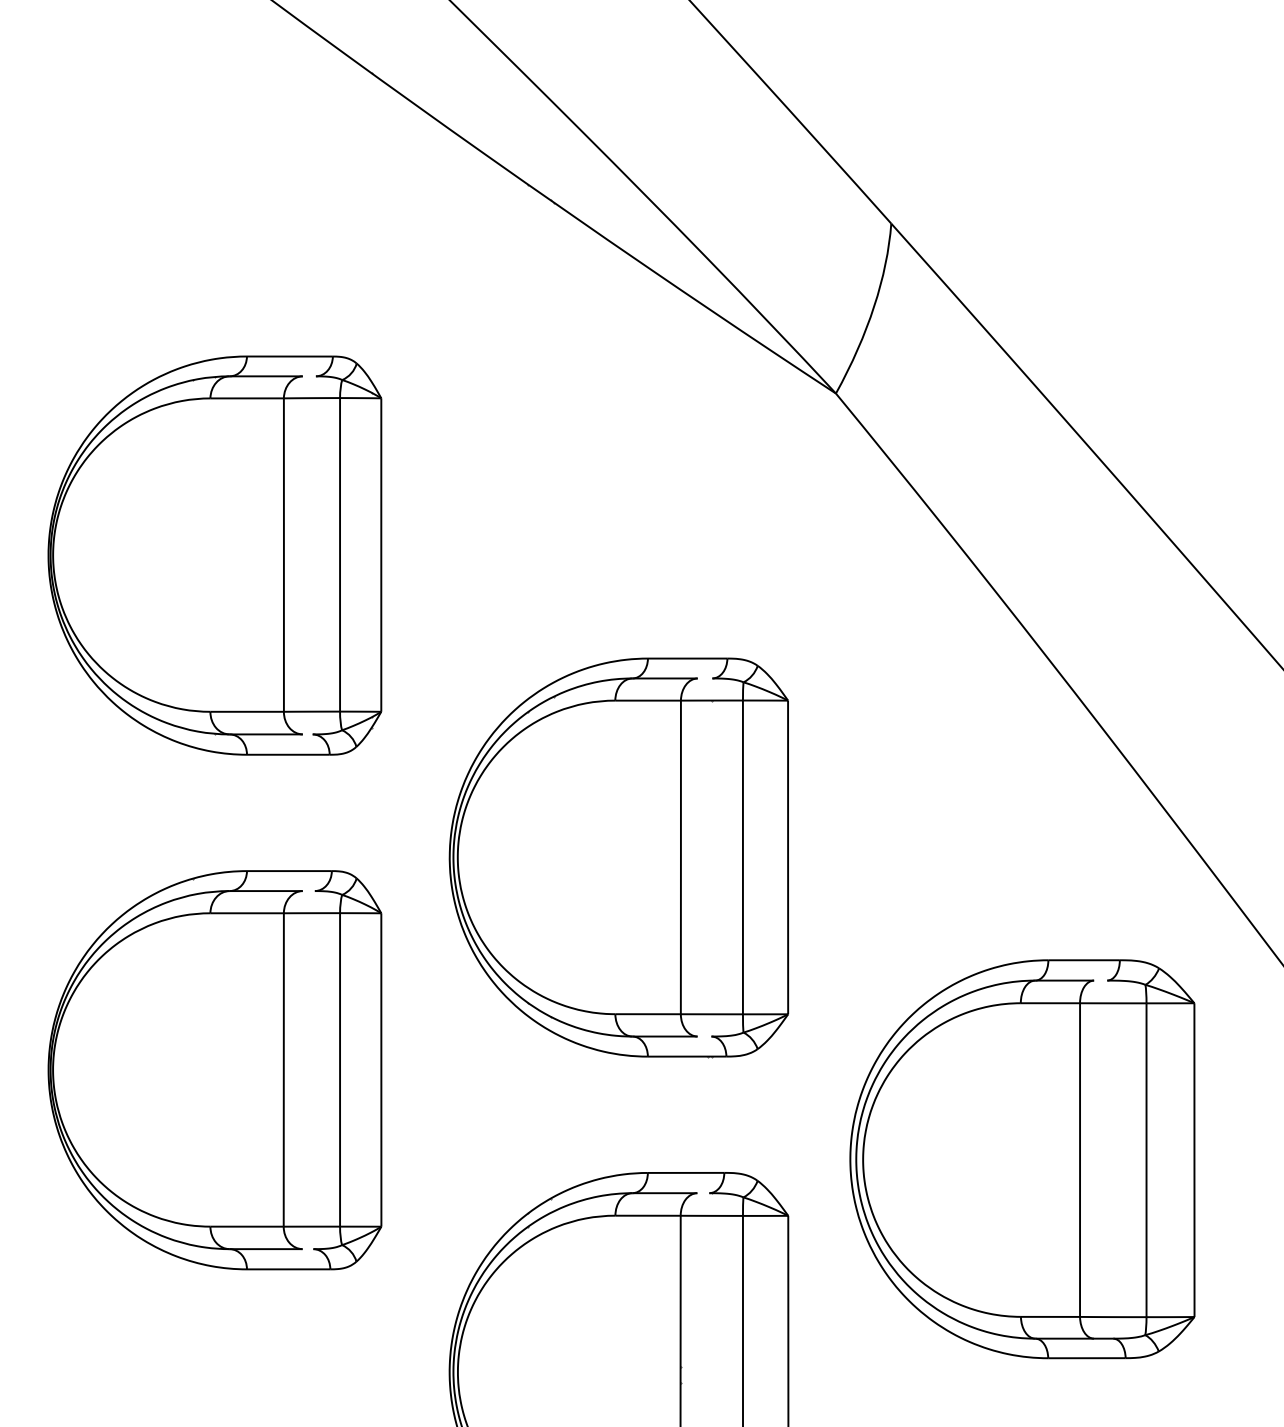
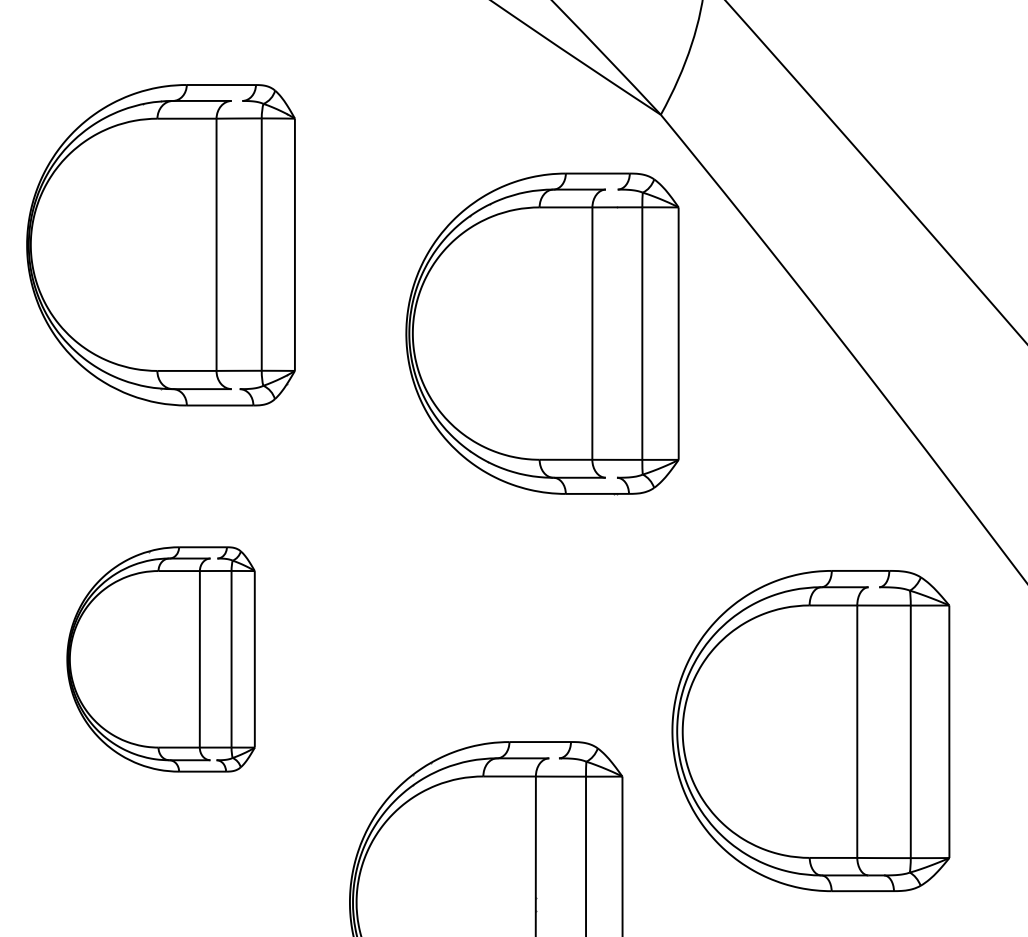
part: (618, 857) -> (542, 333), moved
part: (214, 1070) -> (160, 659), size x0.7

